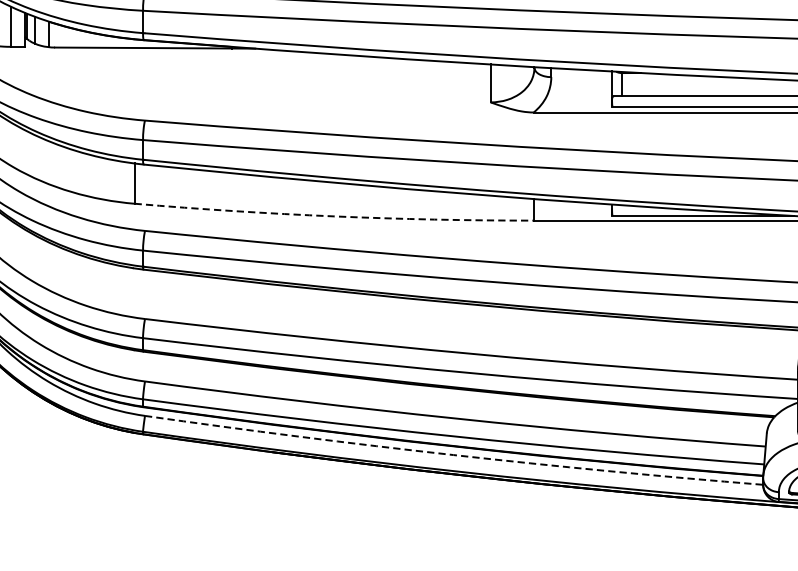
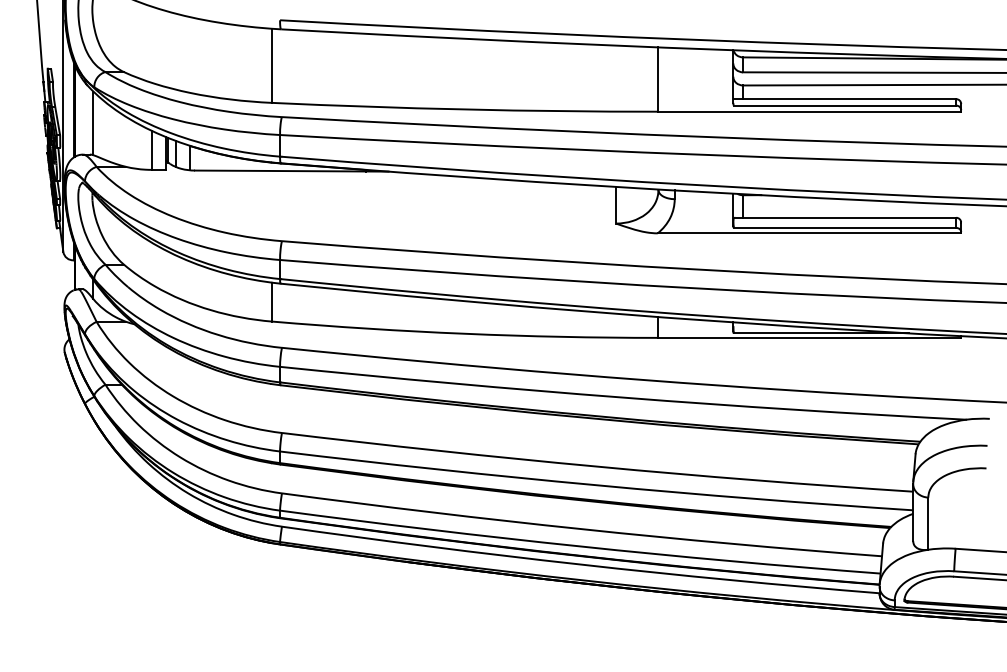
arc: (334, 216) -> (465, 333), dashed -> solid
arc: (453, 455) -> (580, 564), dashed -> solid

